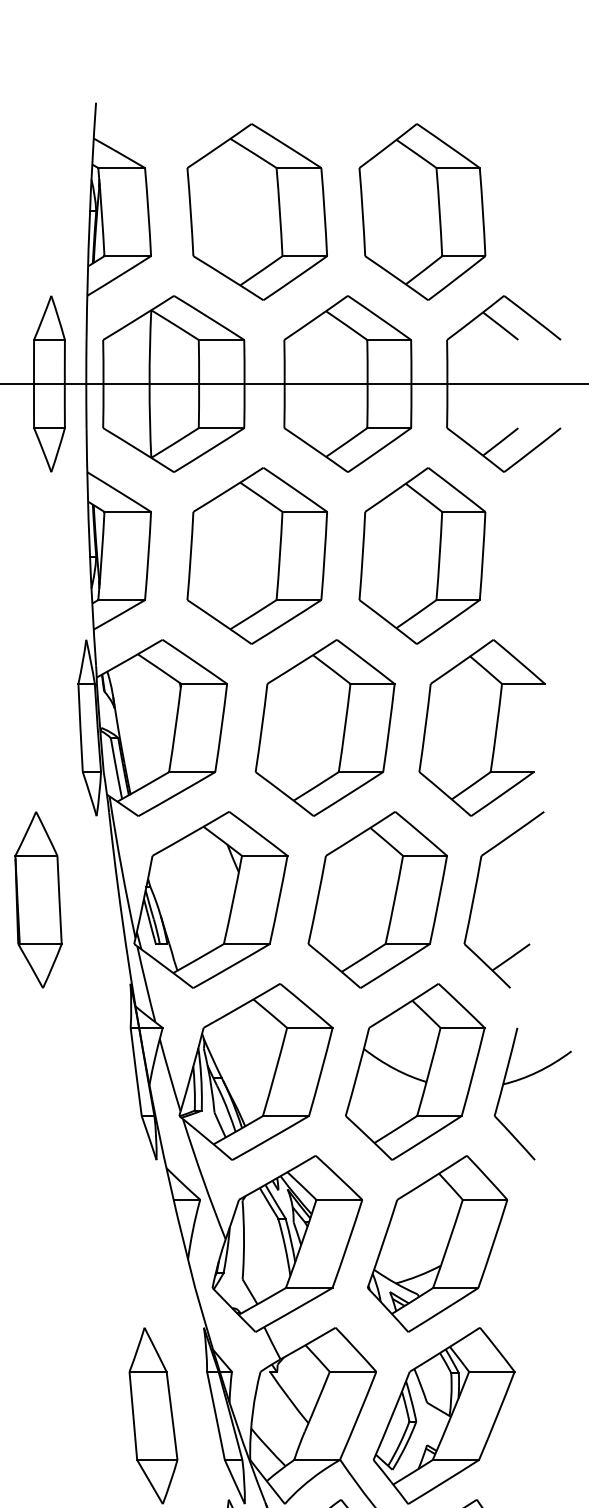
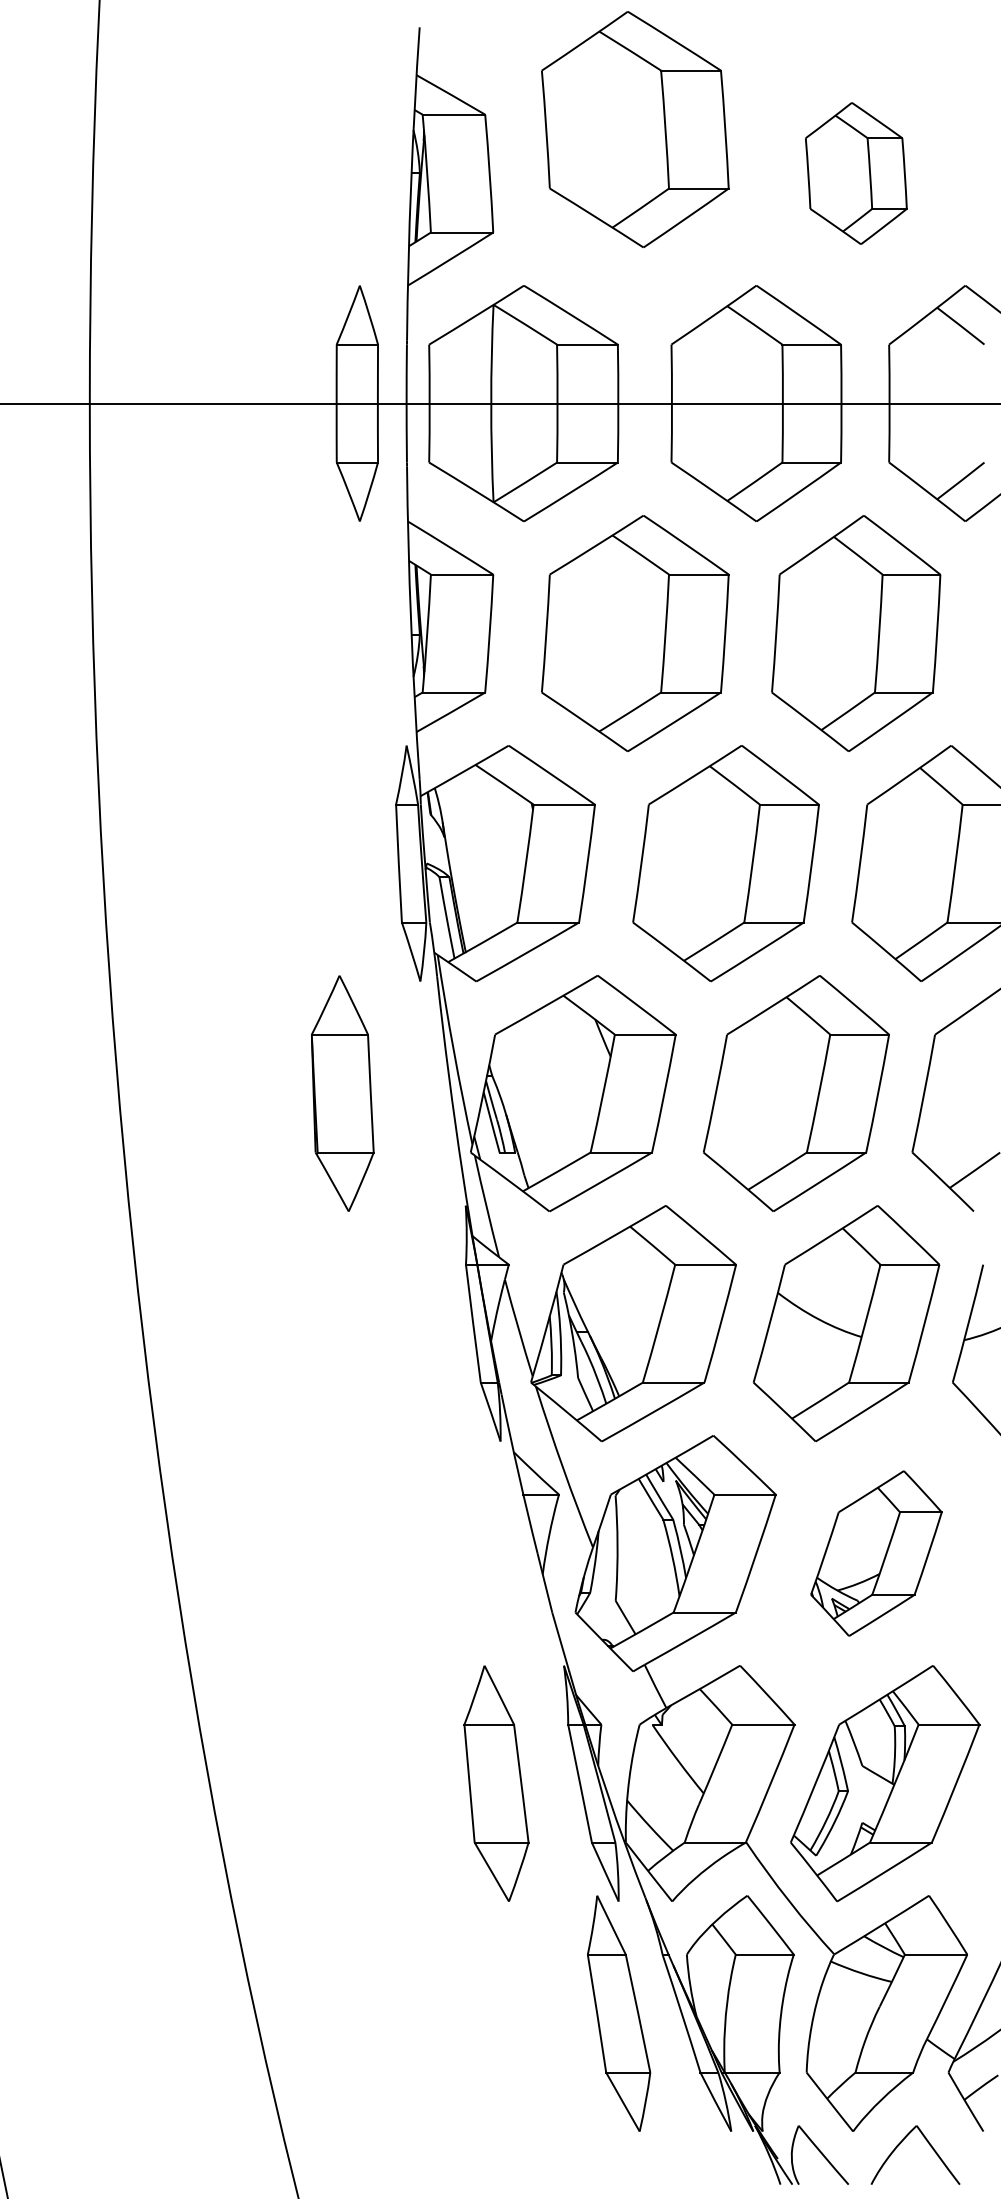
part: (257, 212) -> (635, 129), moved
part: (422, 212) -> (856, 173), size x0.6
part: (437, 1243) -> (876, 1553), size x0.7

